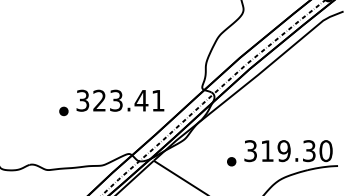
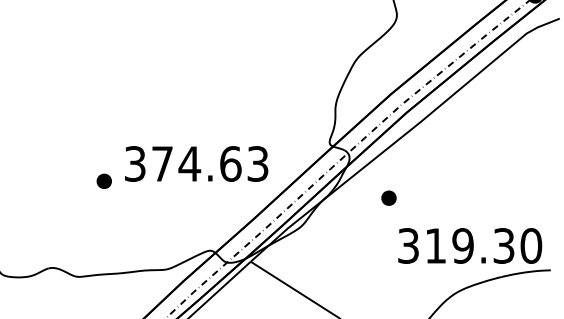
text: (128, 100) -> (209, 163), 323.41 -> 374.63
part: (231, 161) -> (388, 197), moved

